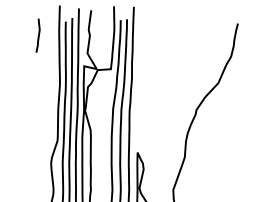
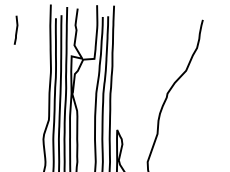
line: (38, 35) -> (16, 30), moved

